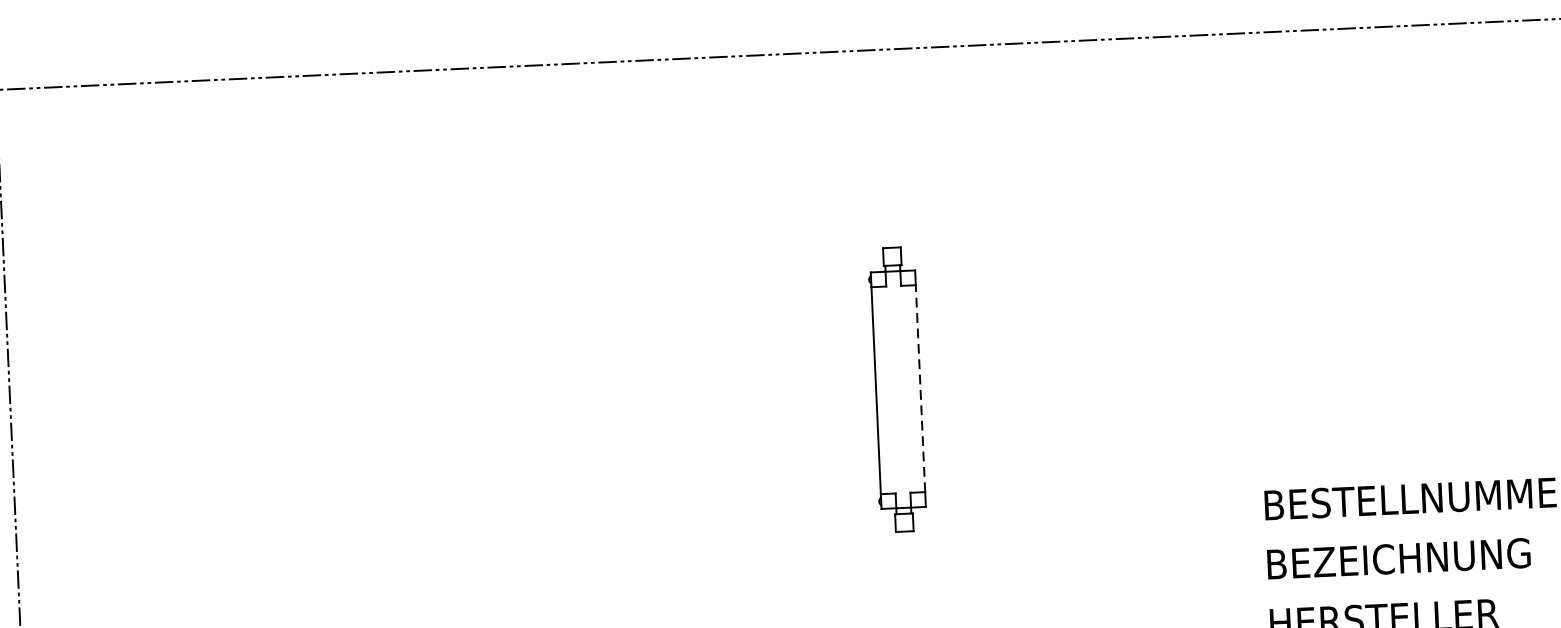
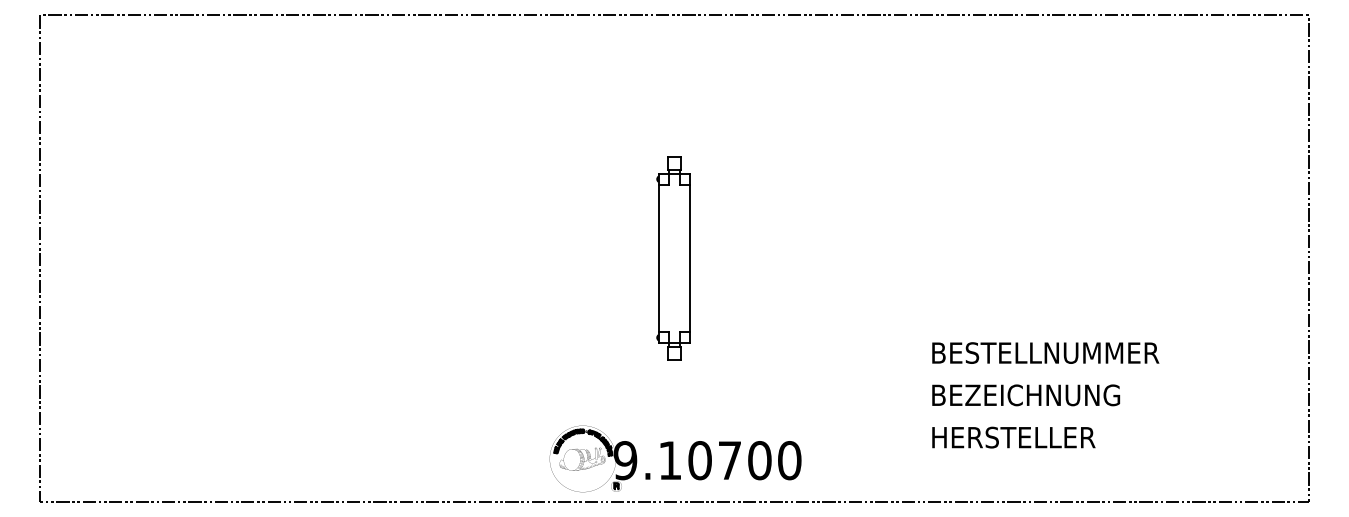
line: (920, 388) -> (690, 258), dashed -> solid

